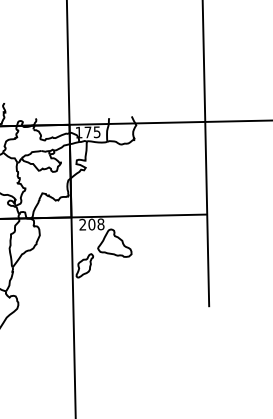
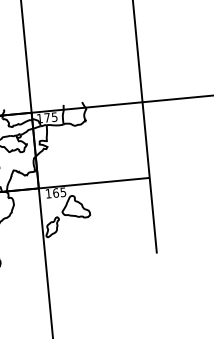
text: (91, 224) -> (55, 193), 208 -> 165

